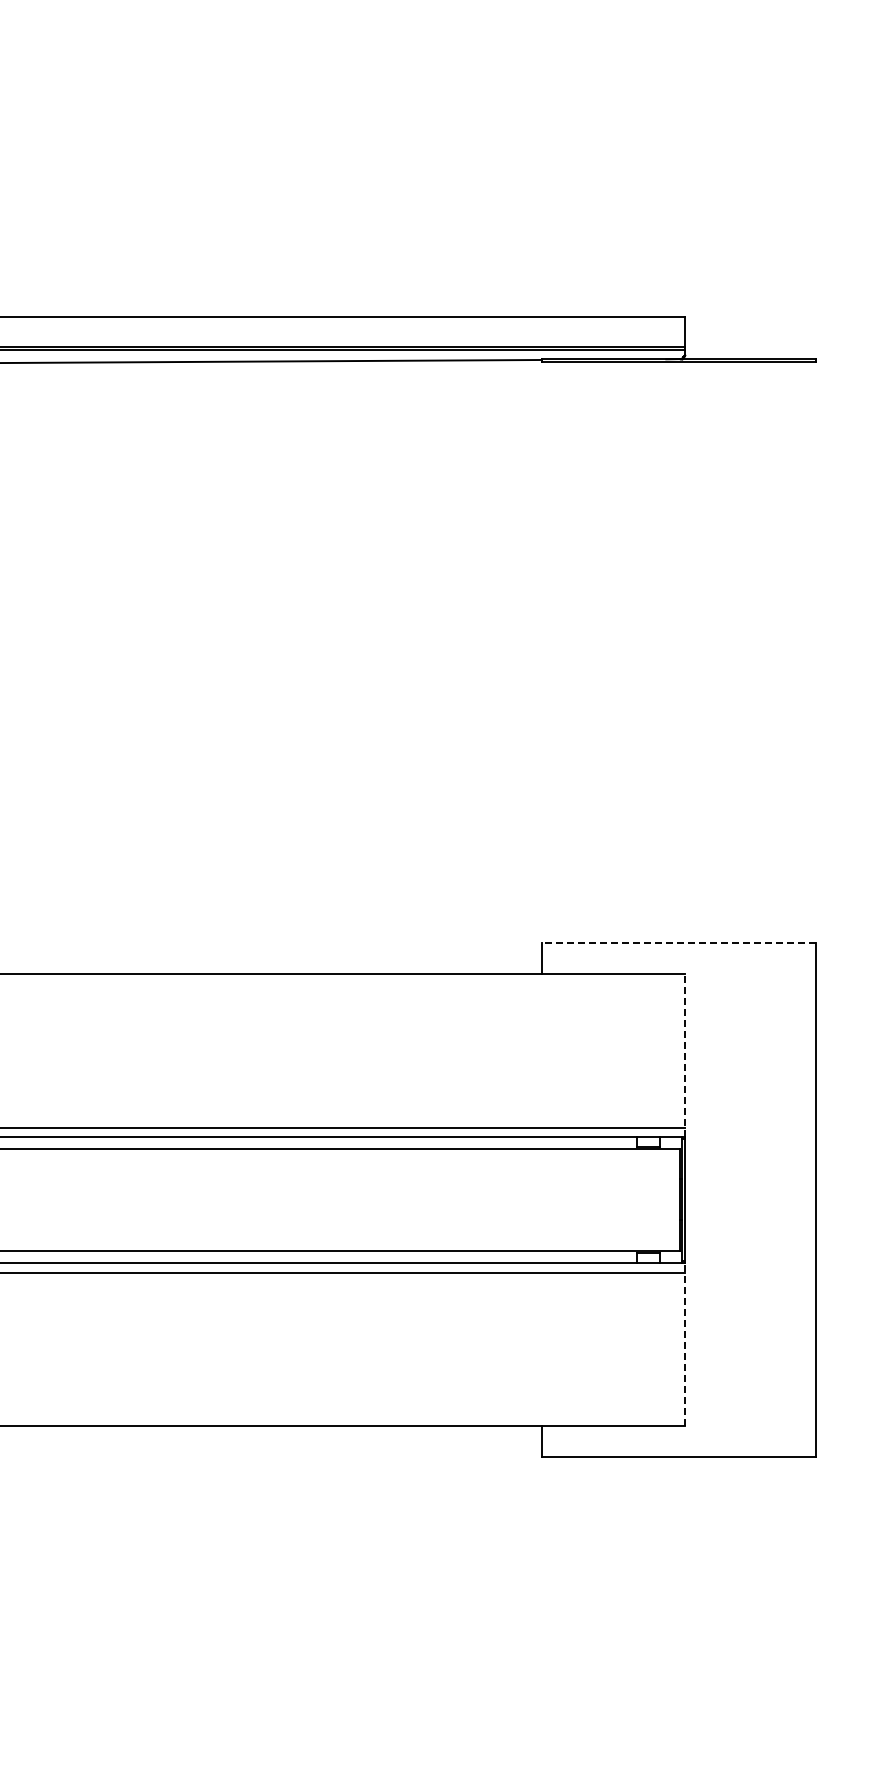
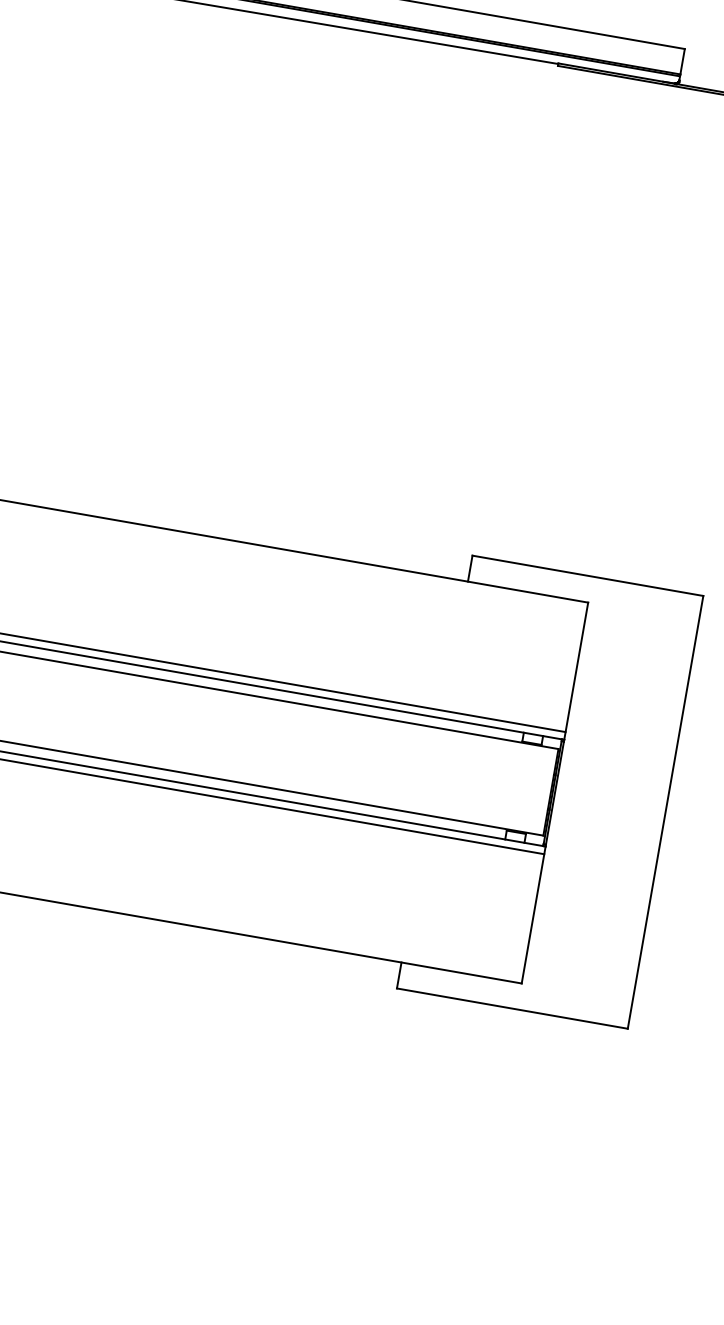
line: (678, 943) -> (587, 575), dashed -> solid
line: (684, 1054) -> (576, 670), dashed -> solid
line: (684, 1344) -> (533, 914), dashed -> solid

